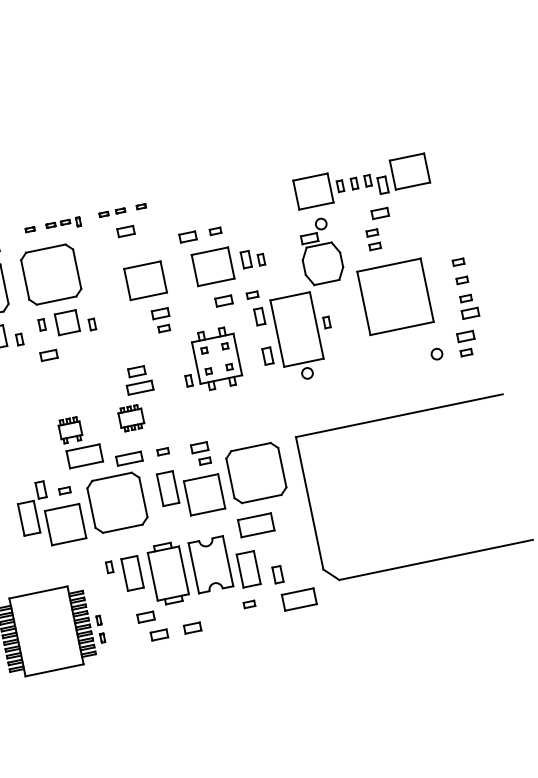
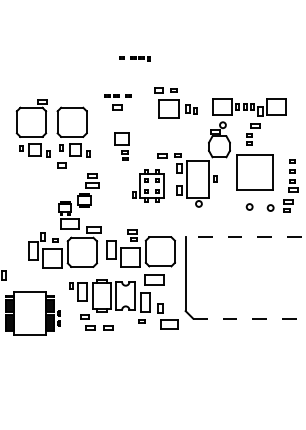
part: (52, 226) -> (134, 58), moved
part: (222, 252) -> (175, 102), moved
part: (147, 297) -> (121, 145), size x0.7
circle: (398, 359) -> (249, 206), added
part: (135, 398) -> (88, 190), moved
line: (398, 415) -> (243, 236), solid -> dashed
part: (162, 450) -> (112, 229), removed
line: (436, 559) -> (247, 318), solid -> dashed

